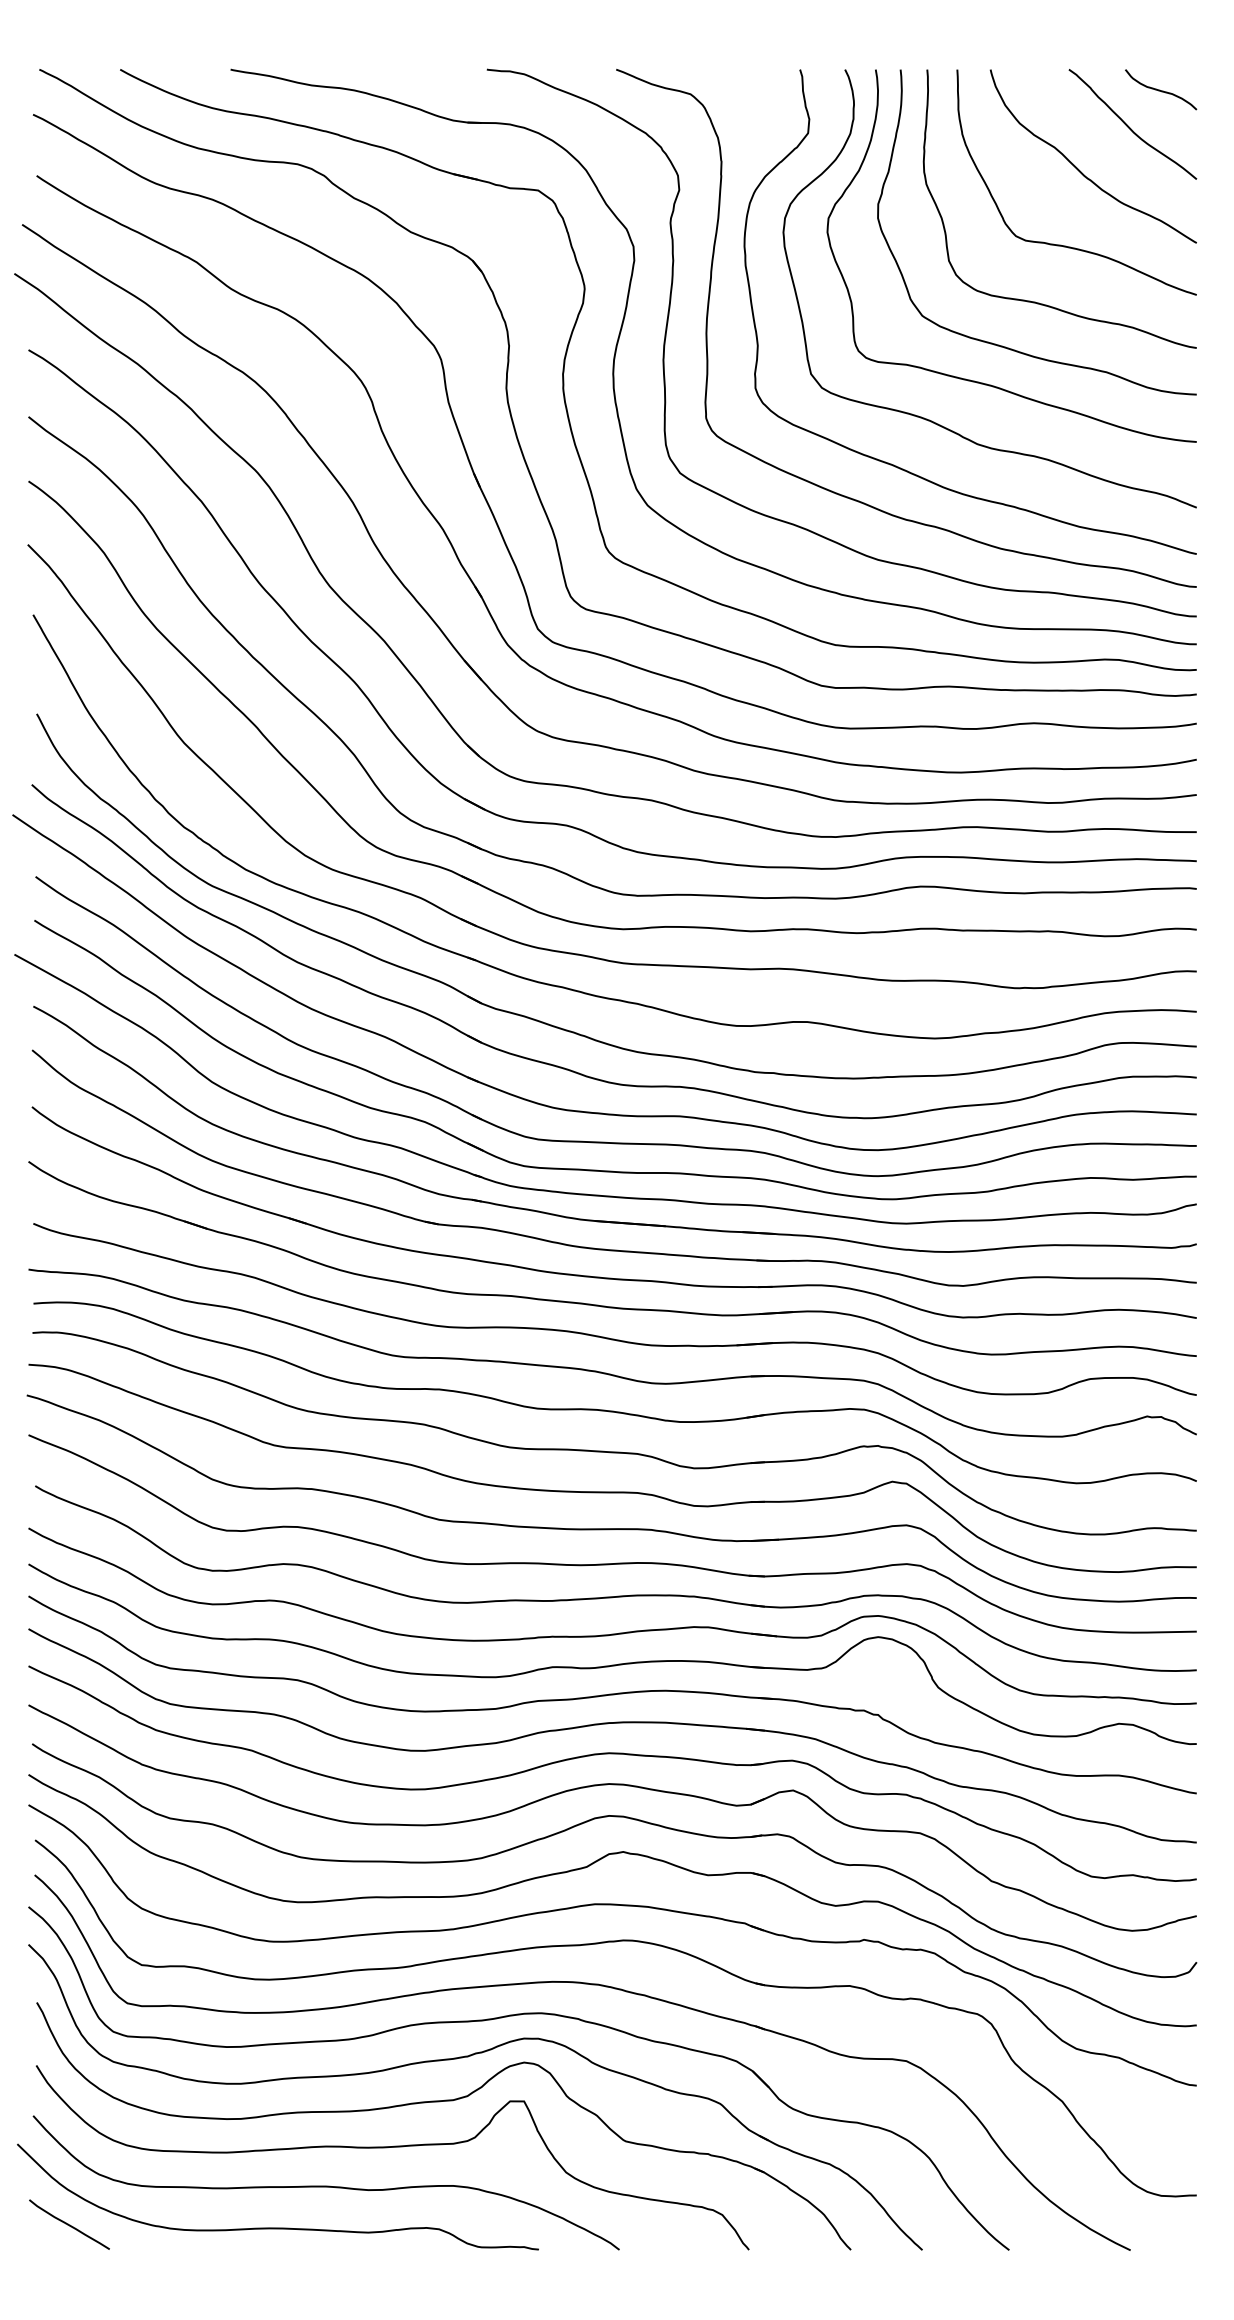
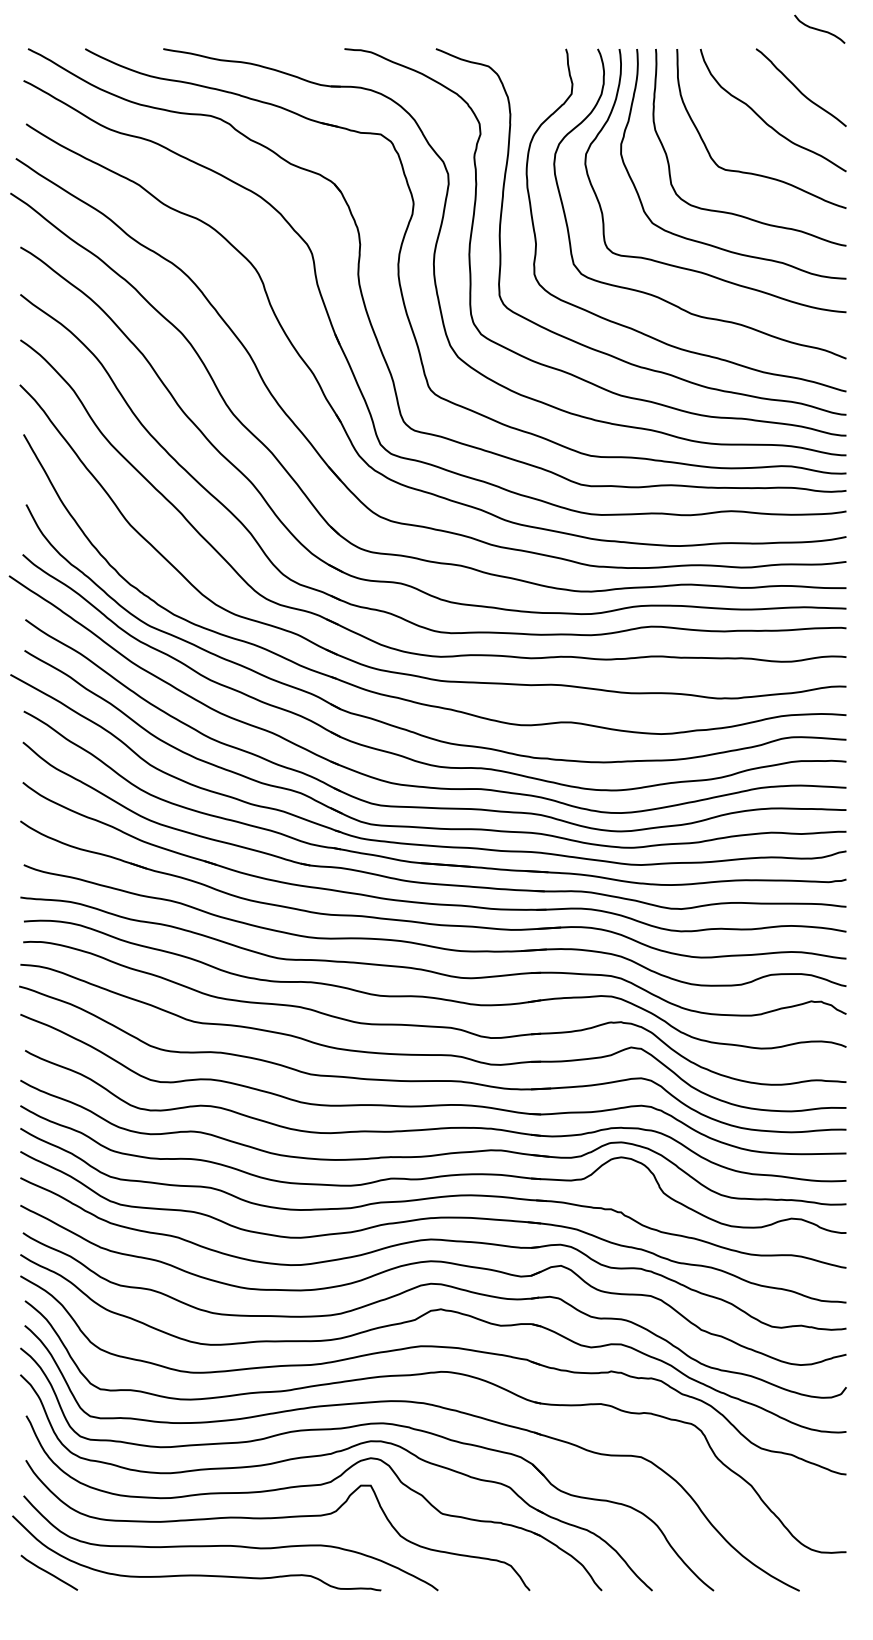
curve: (1161, 90) -> (820, 29), moved

